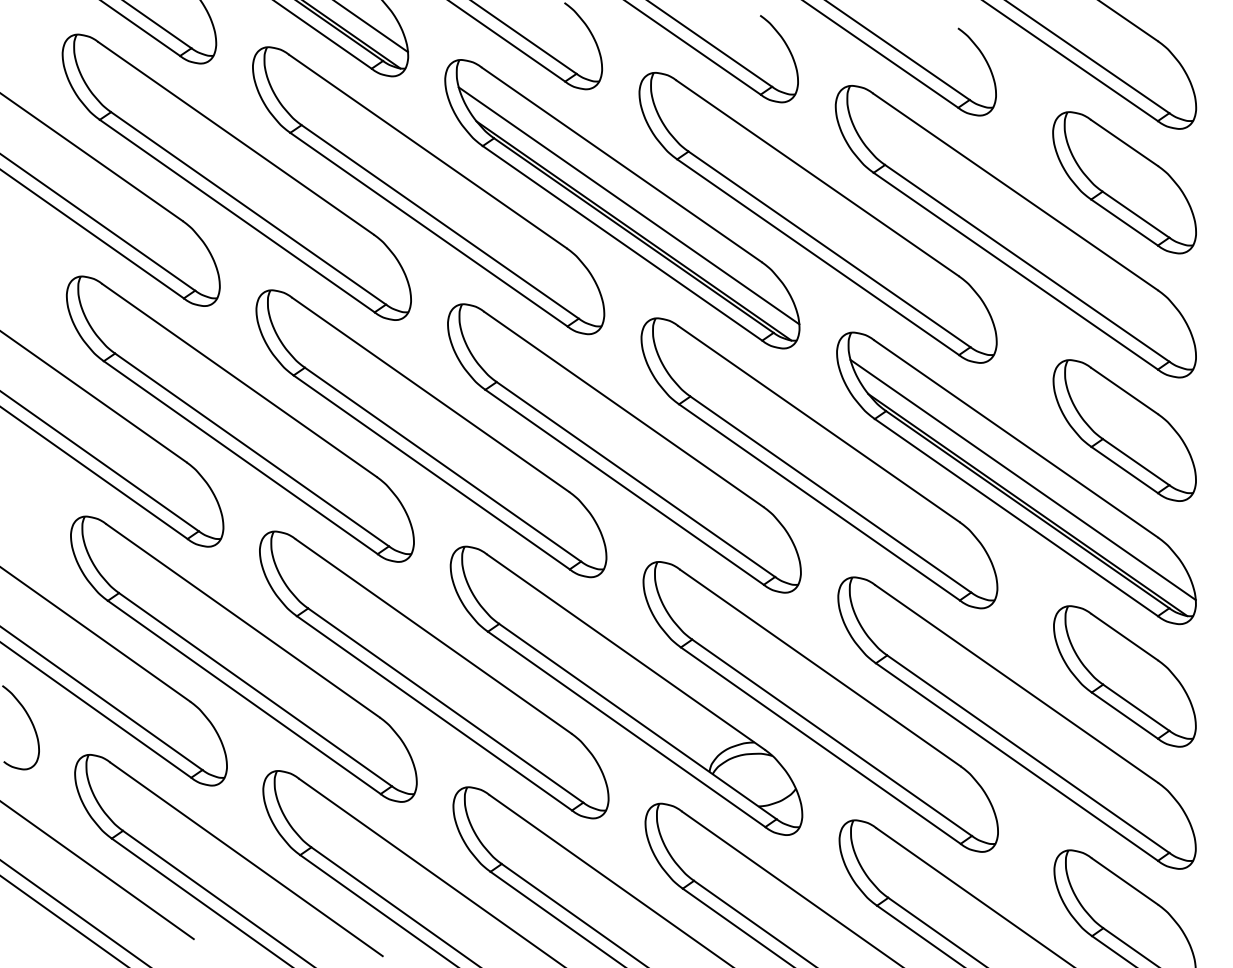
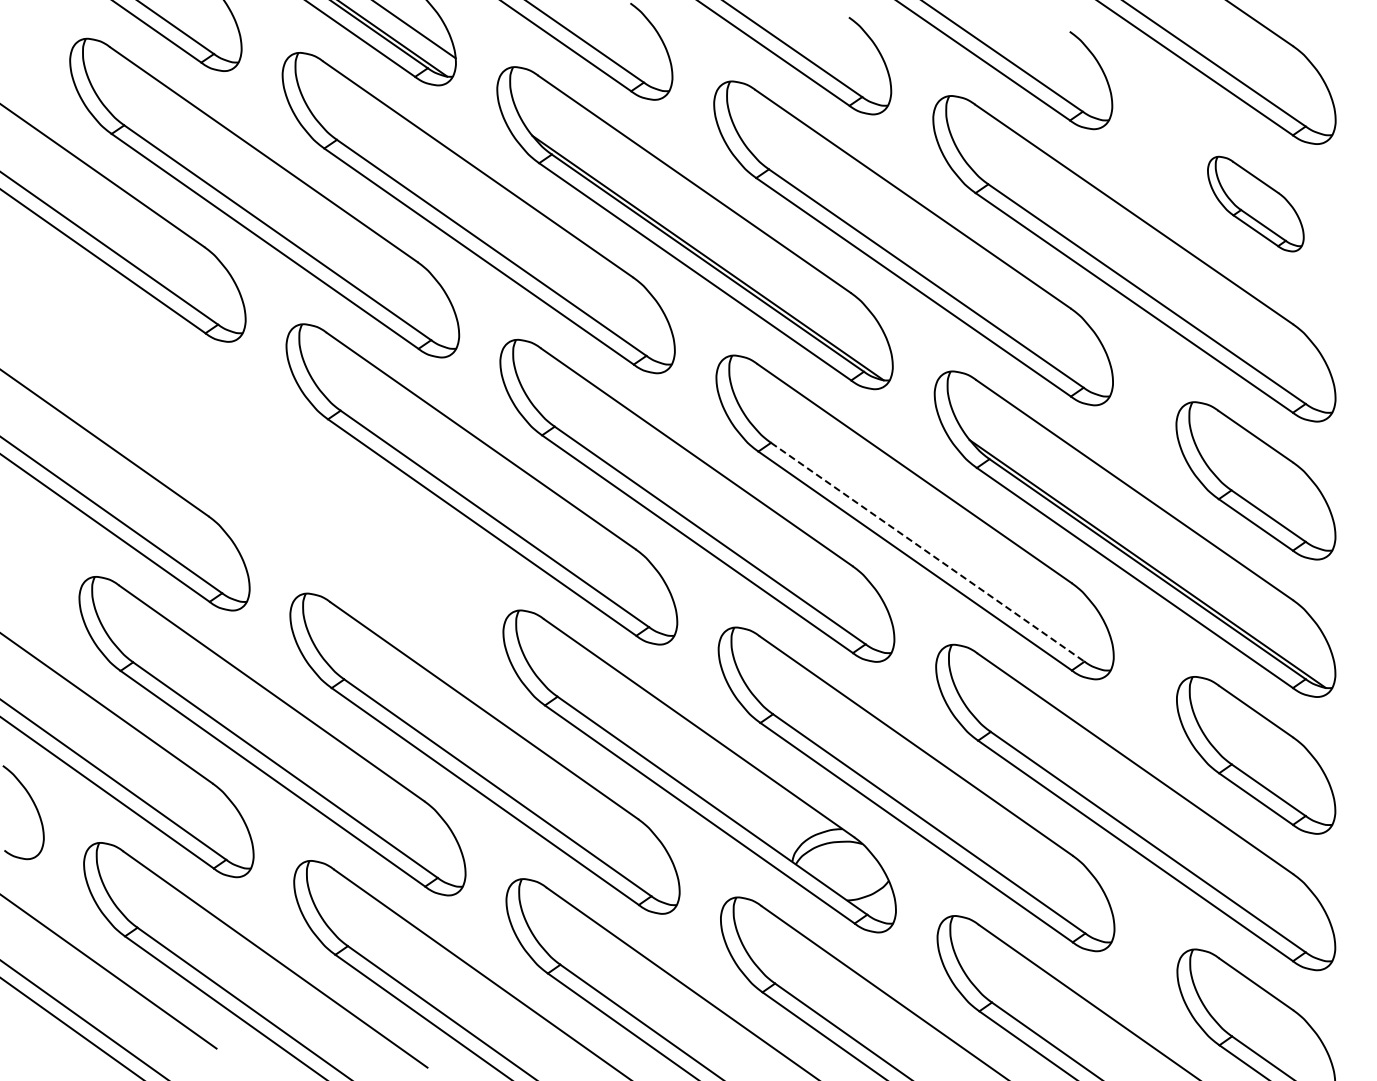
part: (1124, 182) -> (1255, 203), size x0.6
line: (629, 205) -> (702, 229), removed
part: (240, 419) -> (268, 468), removed
line: (1023, 479) -> (1142, 535), removed
line: (831, 494) -> (928, 552), solid -> dashed

